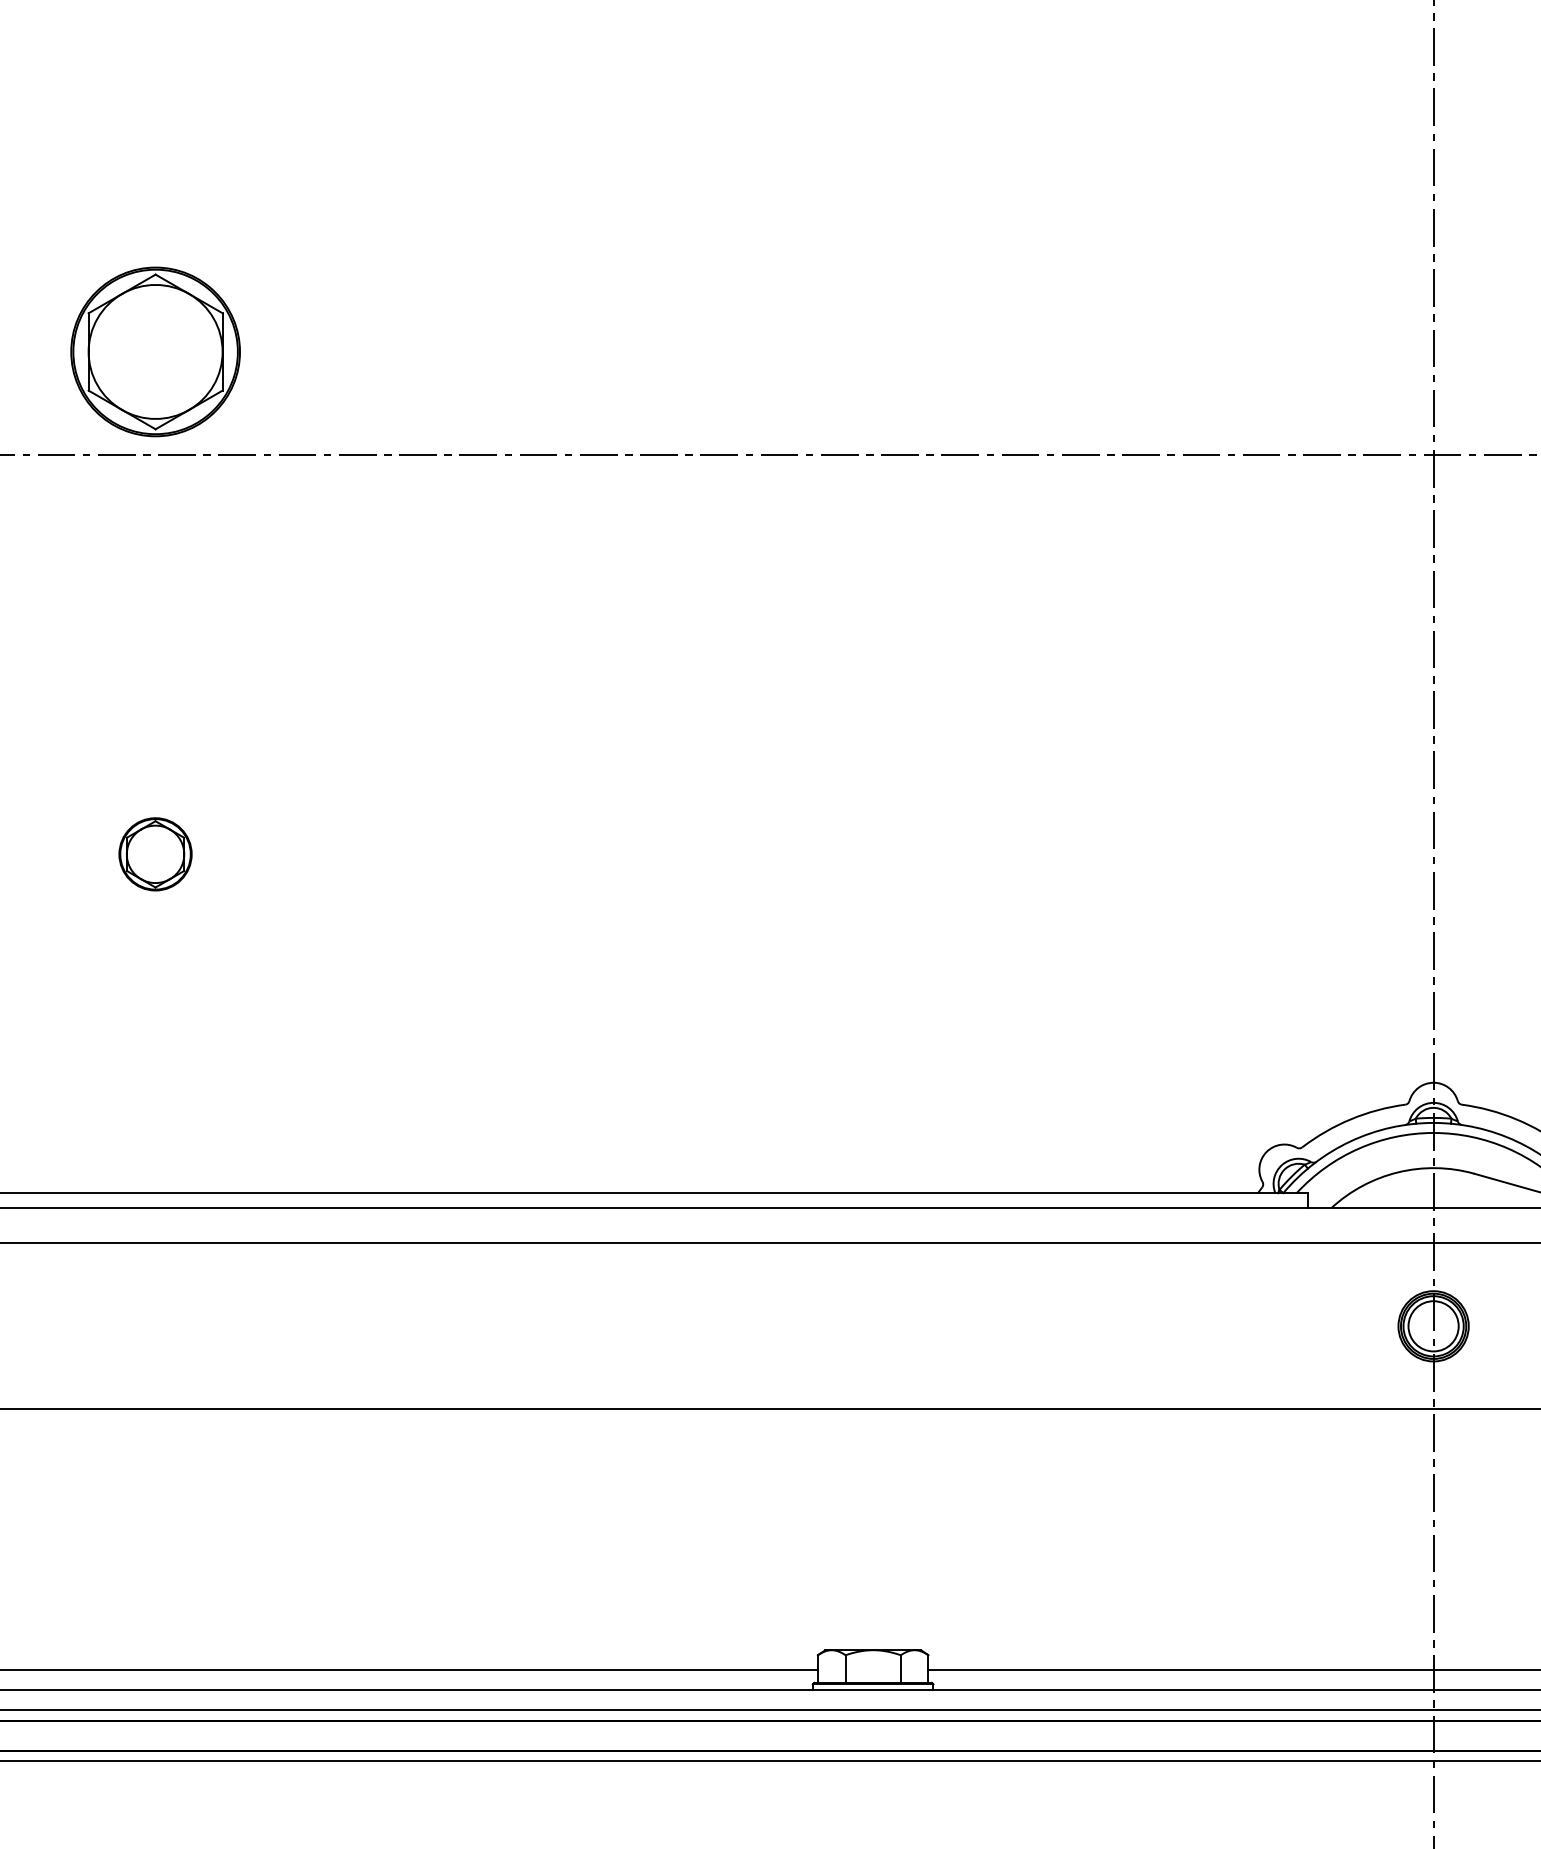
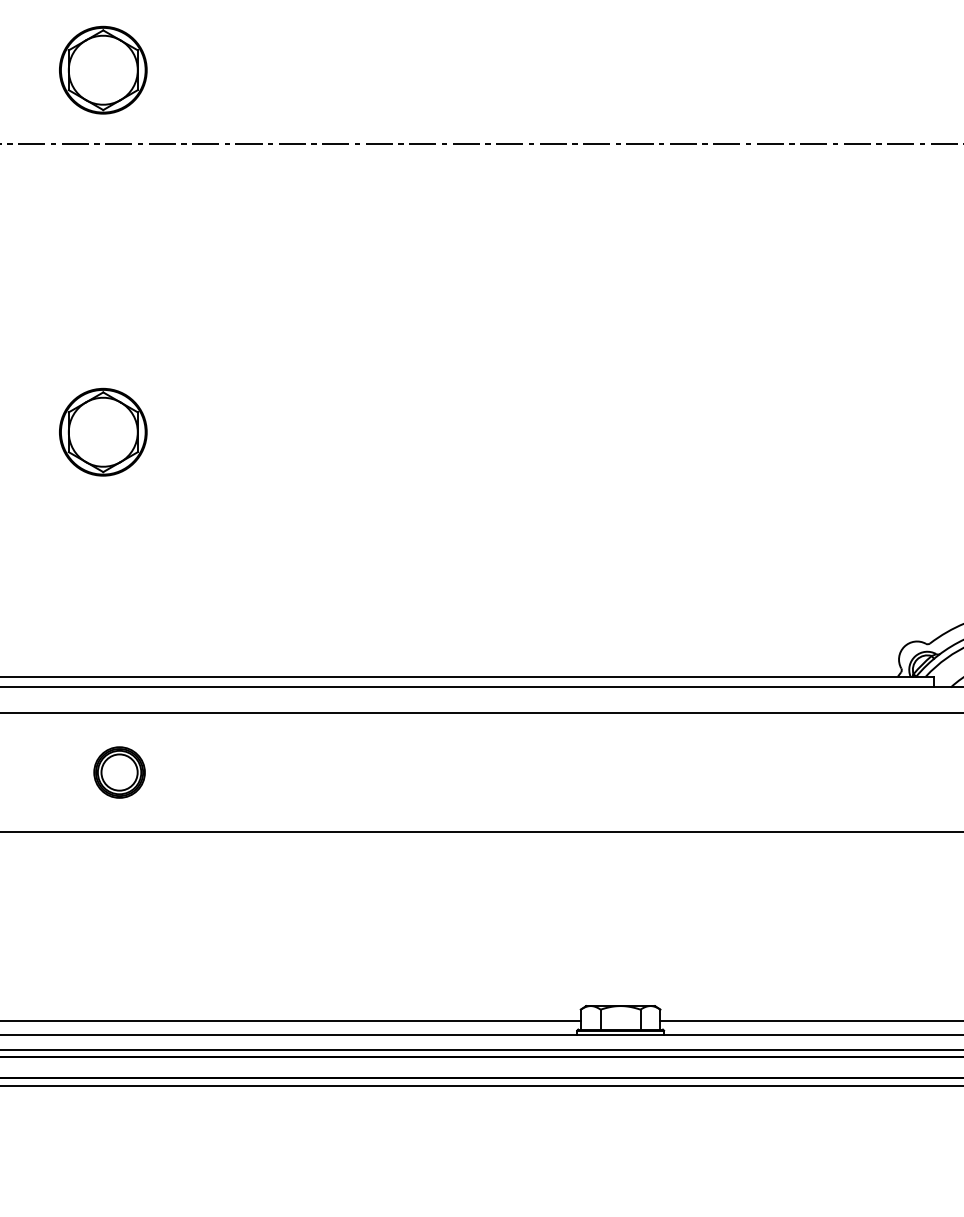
part: (155, 352) -> (103, 70), size x0.71
part: (155, 854) -> (103, 432), size x1.67
part: (178, 1326) -> (119, 772), added

